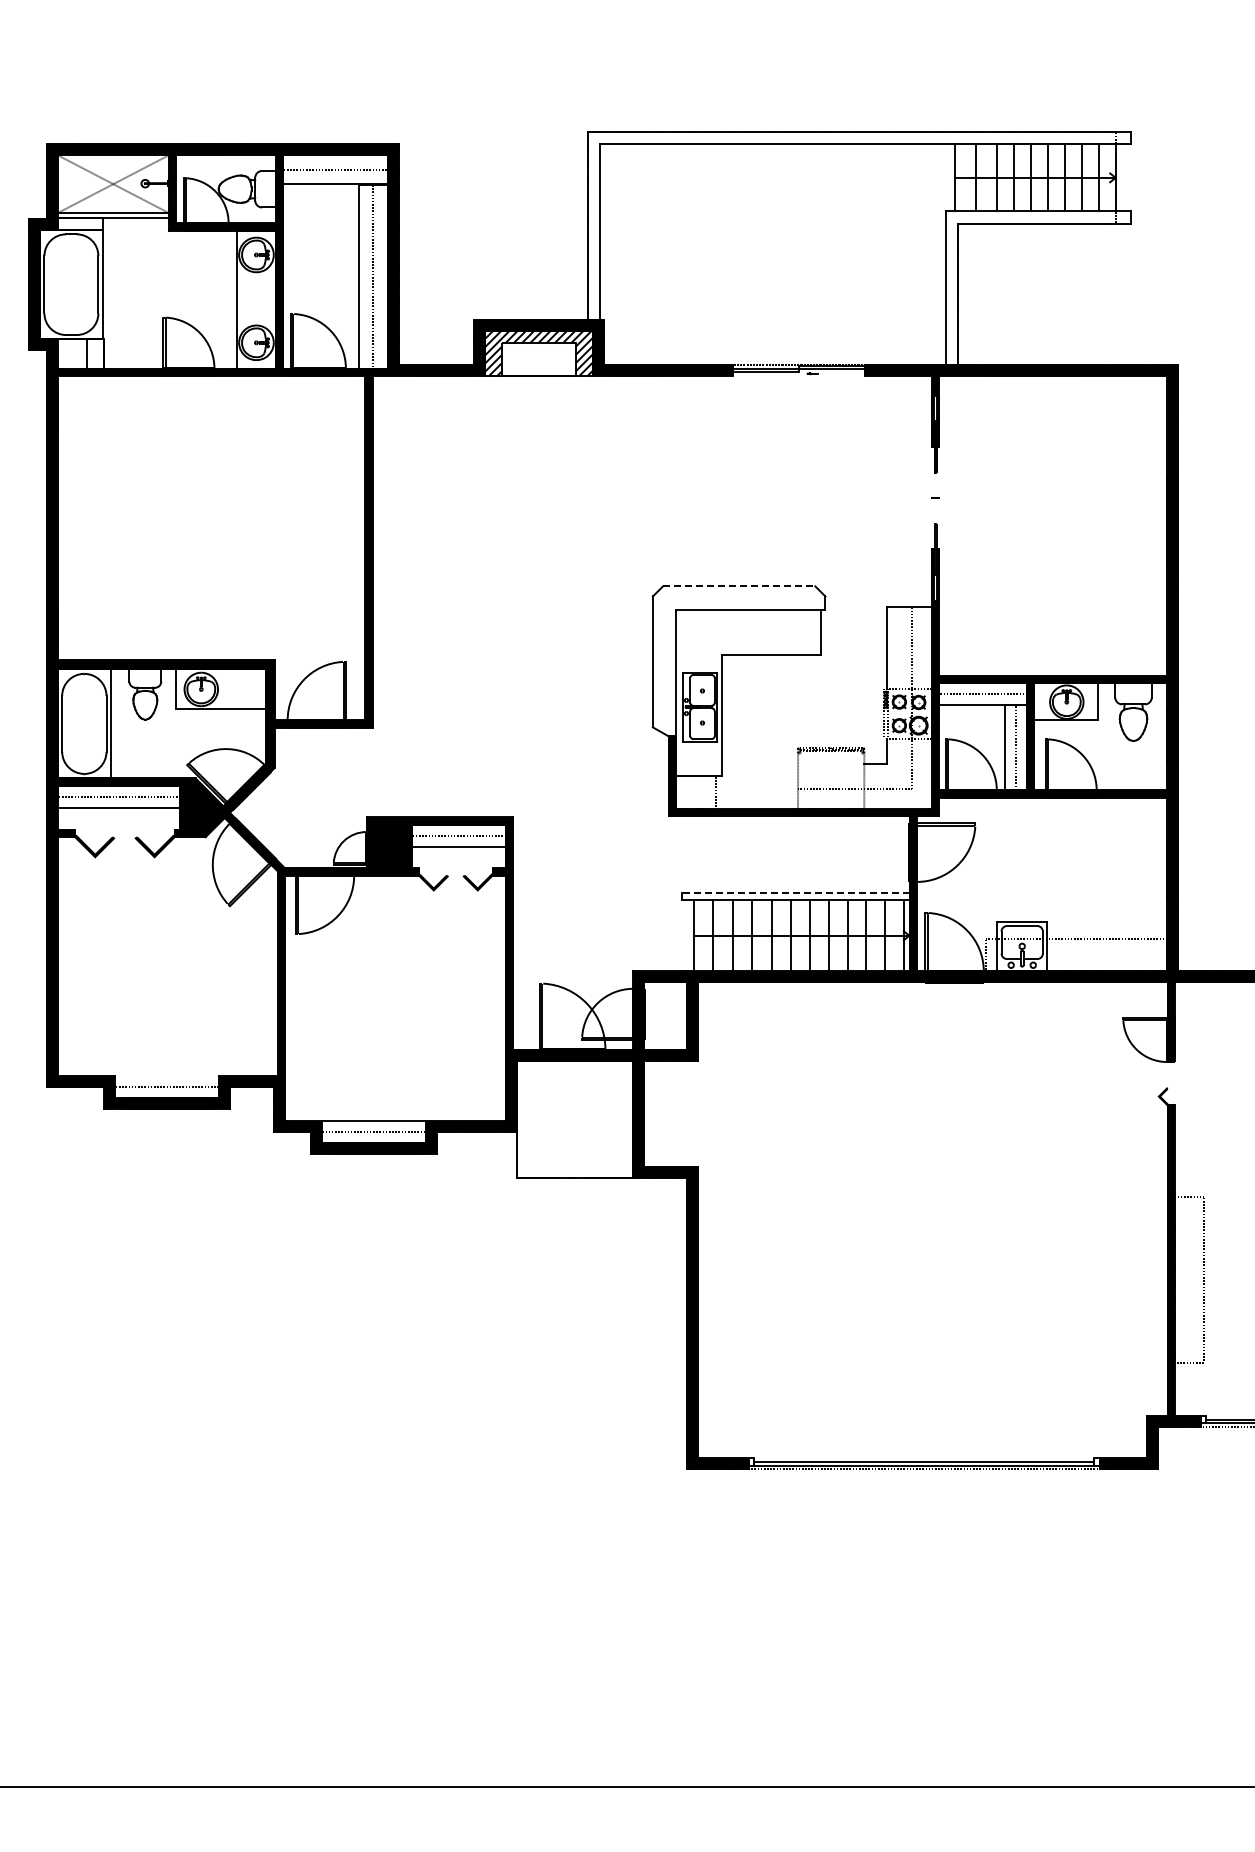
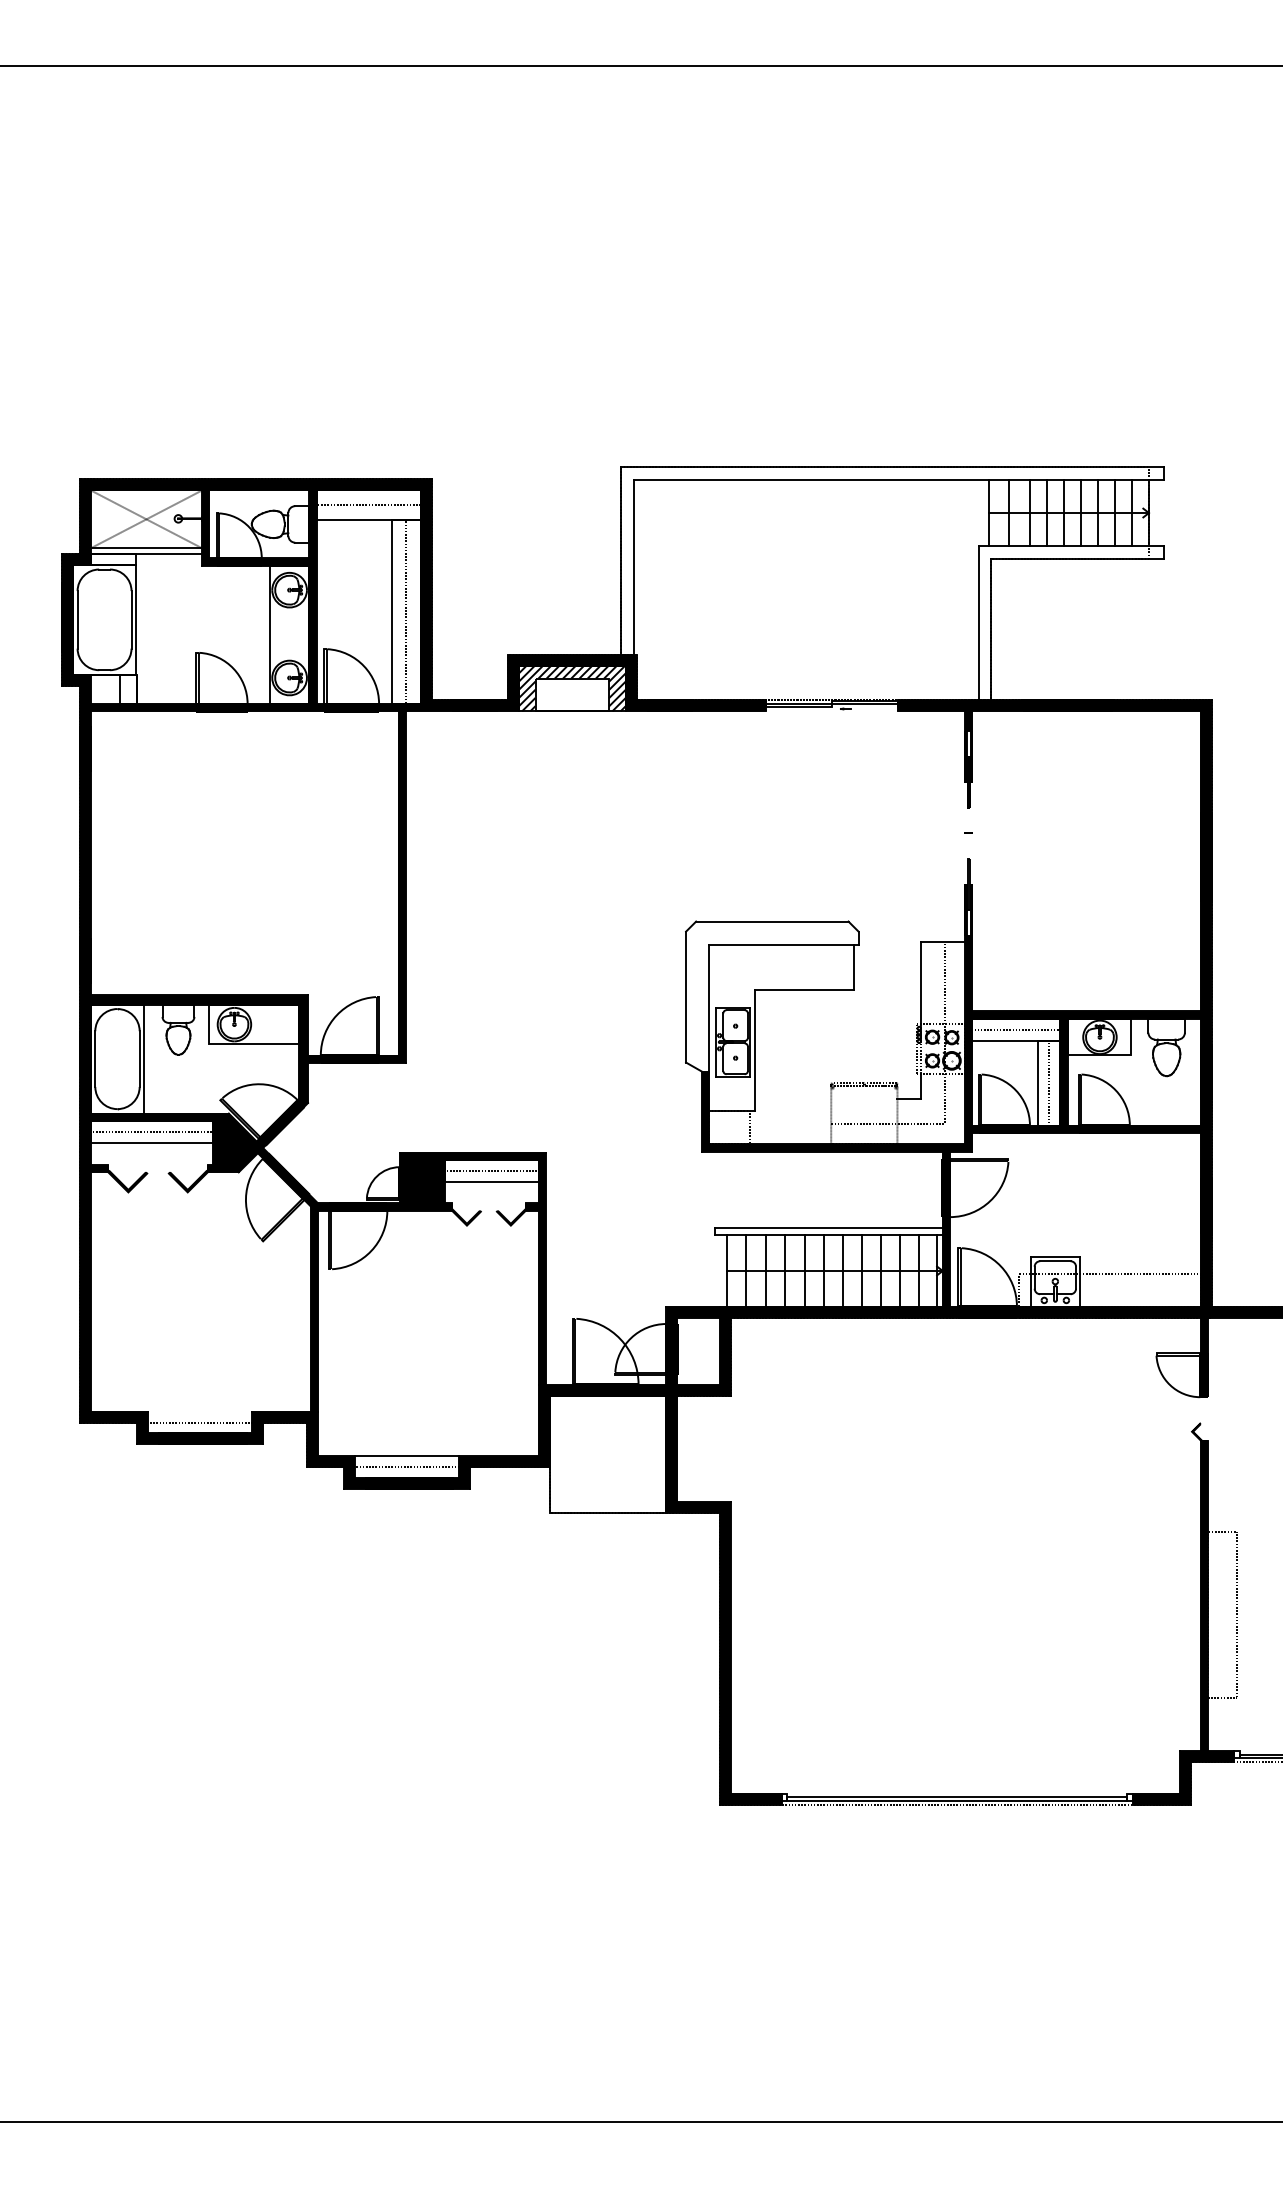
line: (739, 586) -> (772, 921), dashed -> solid
line: (795, 893) -> (828, 1228), dashed -> solid

